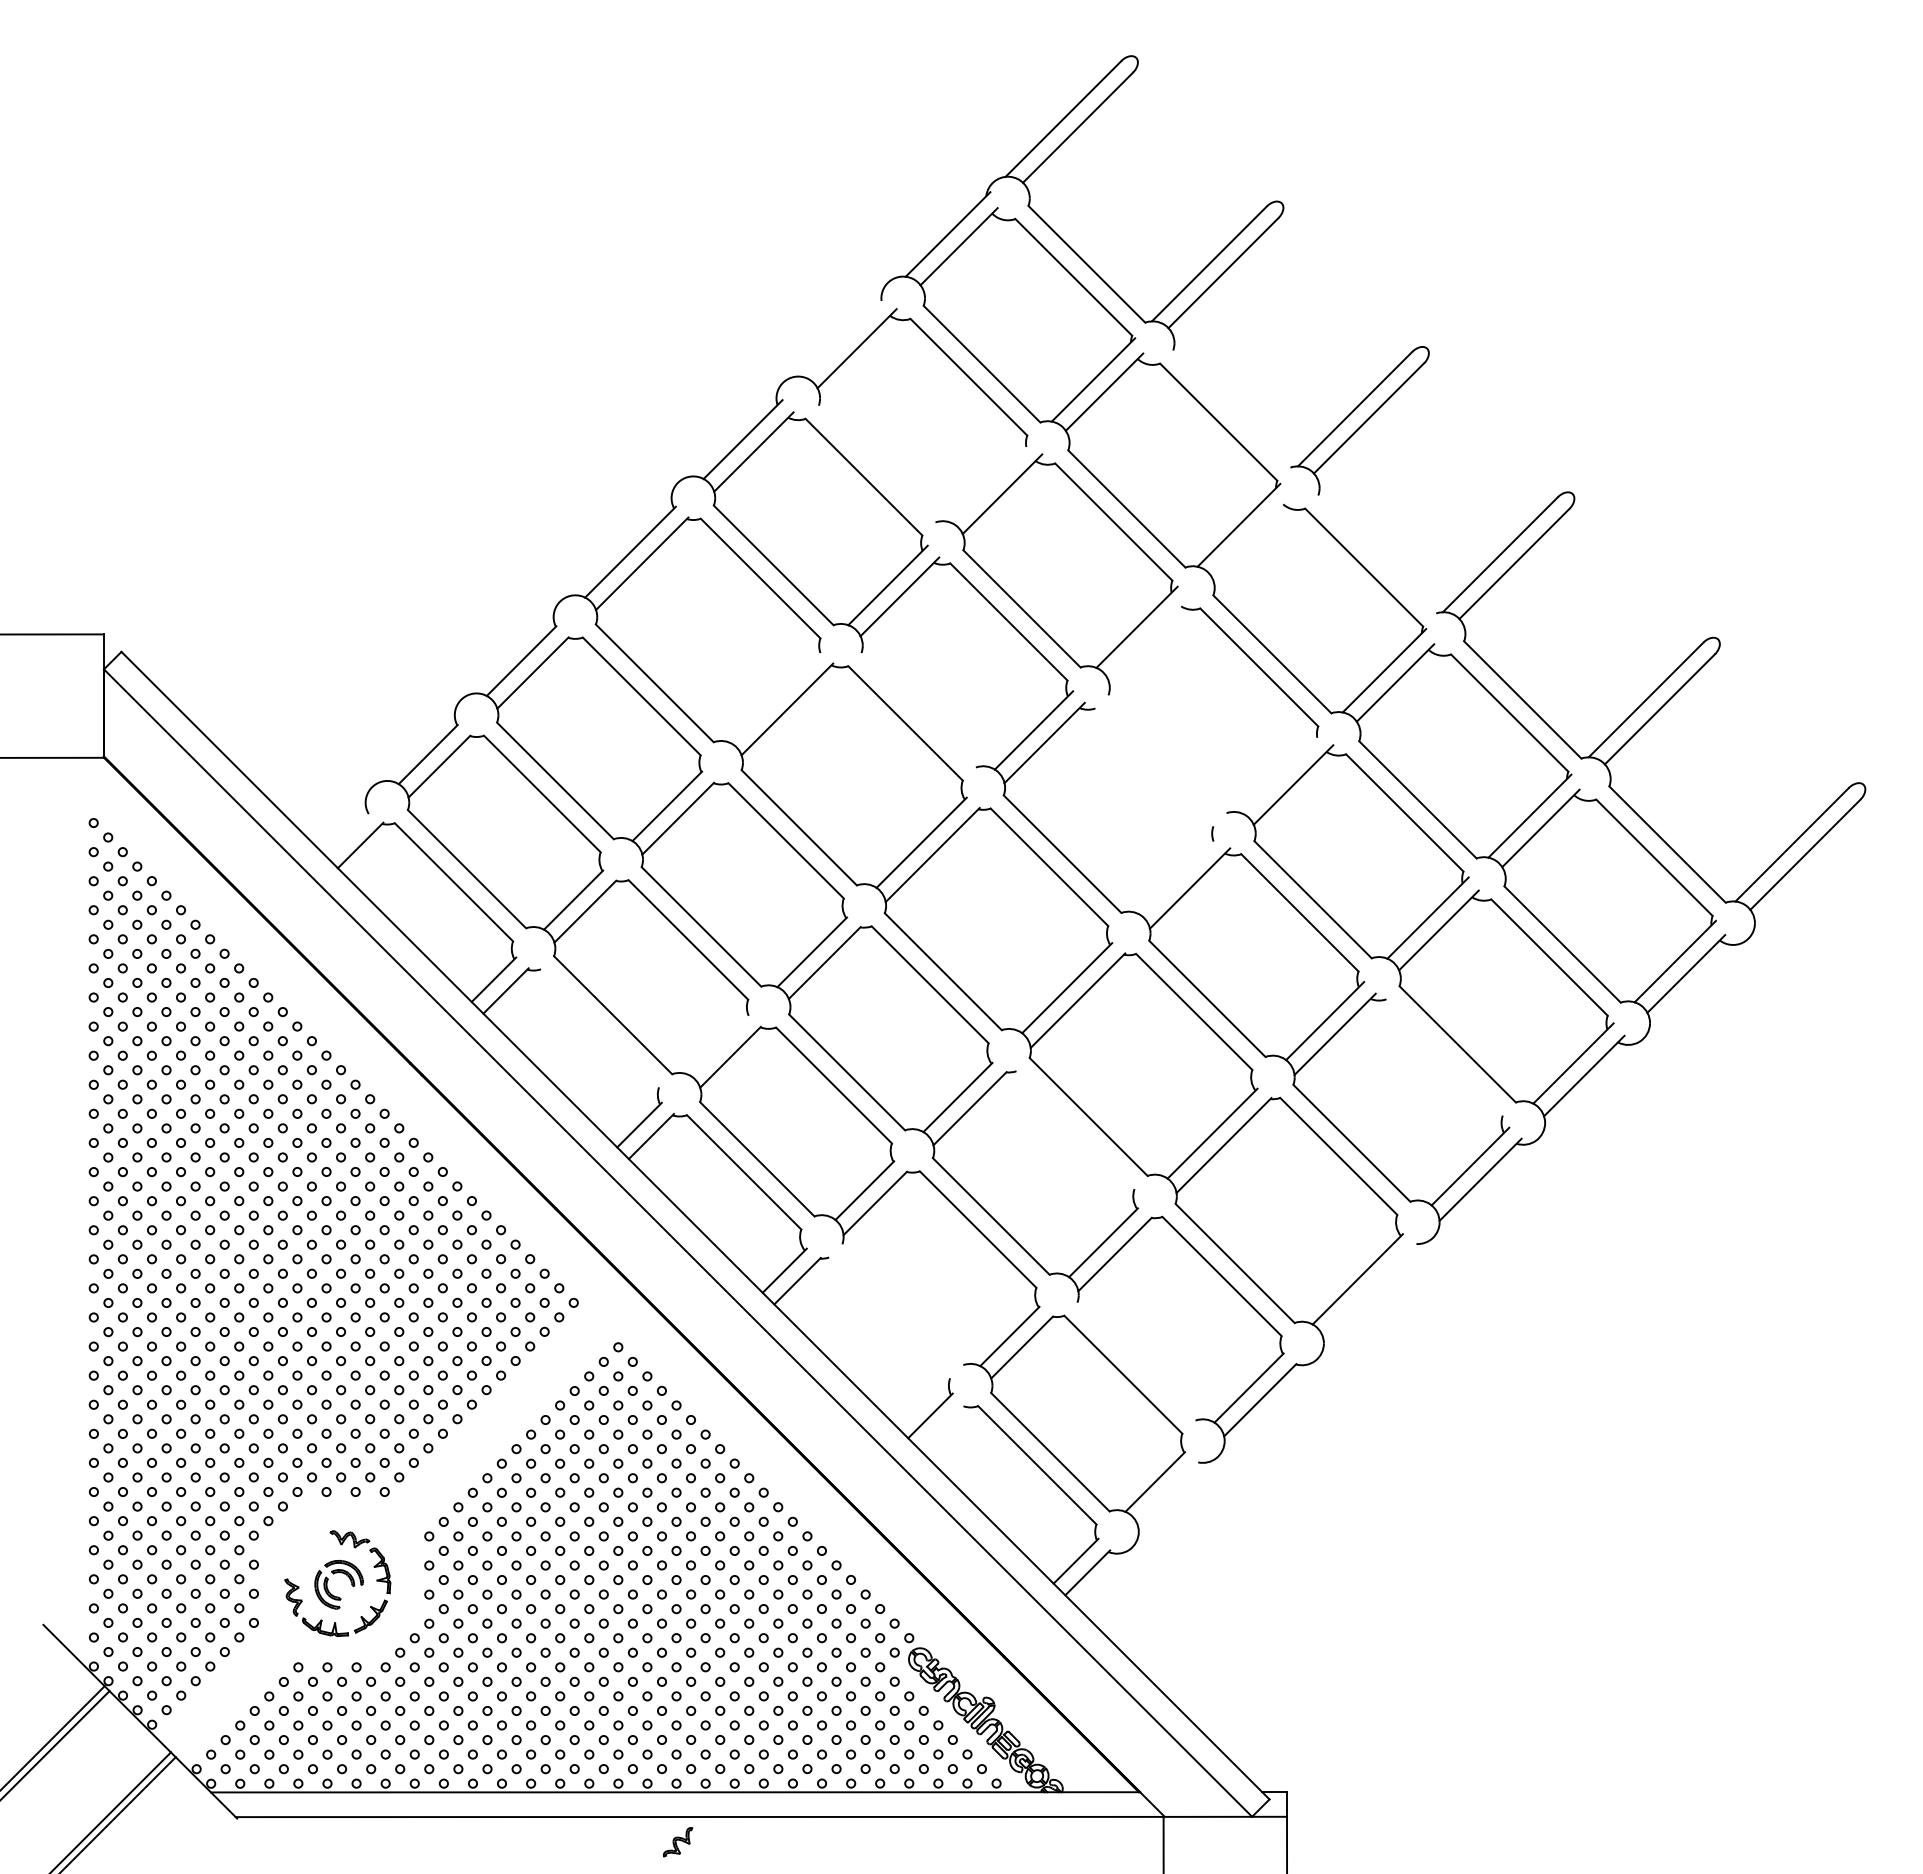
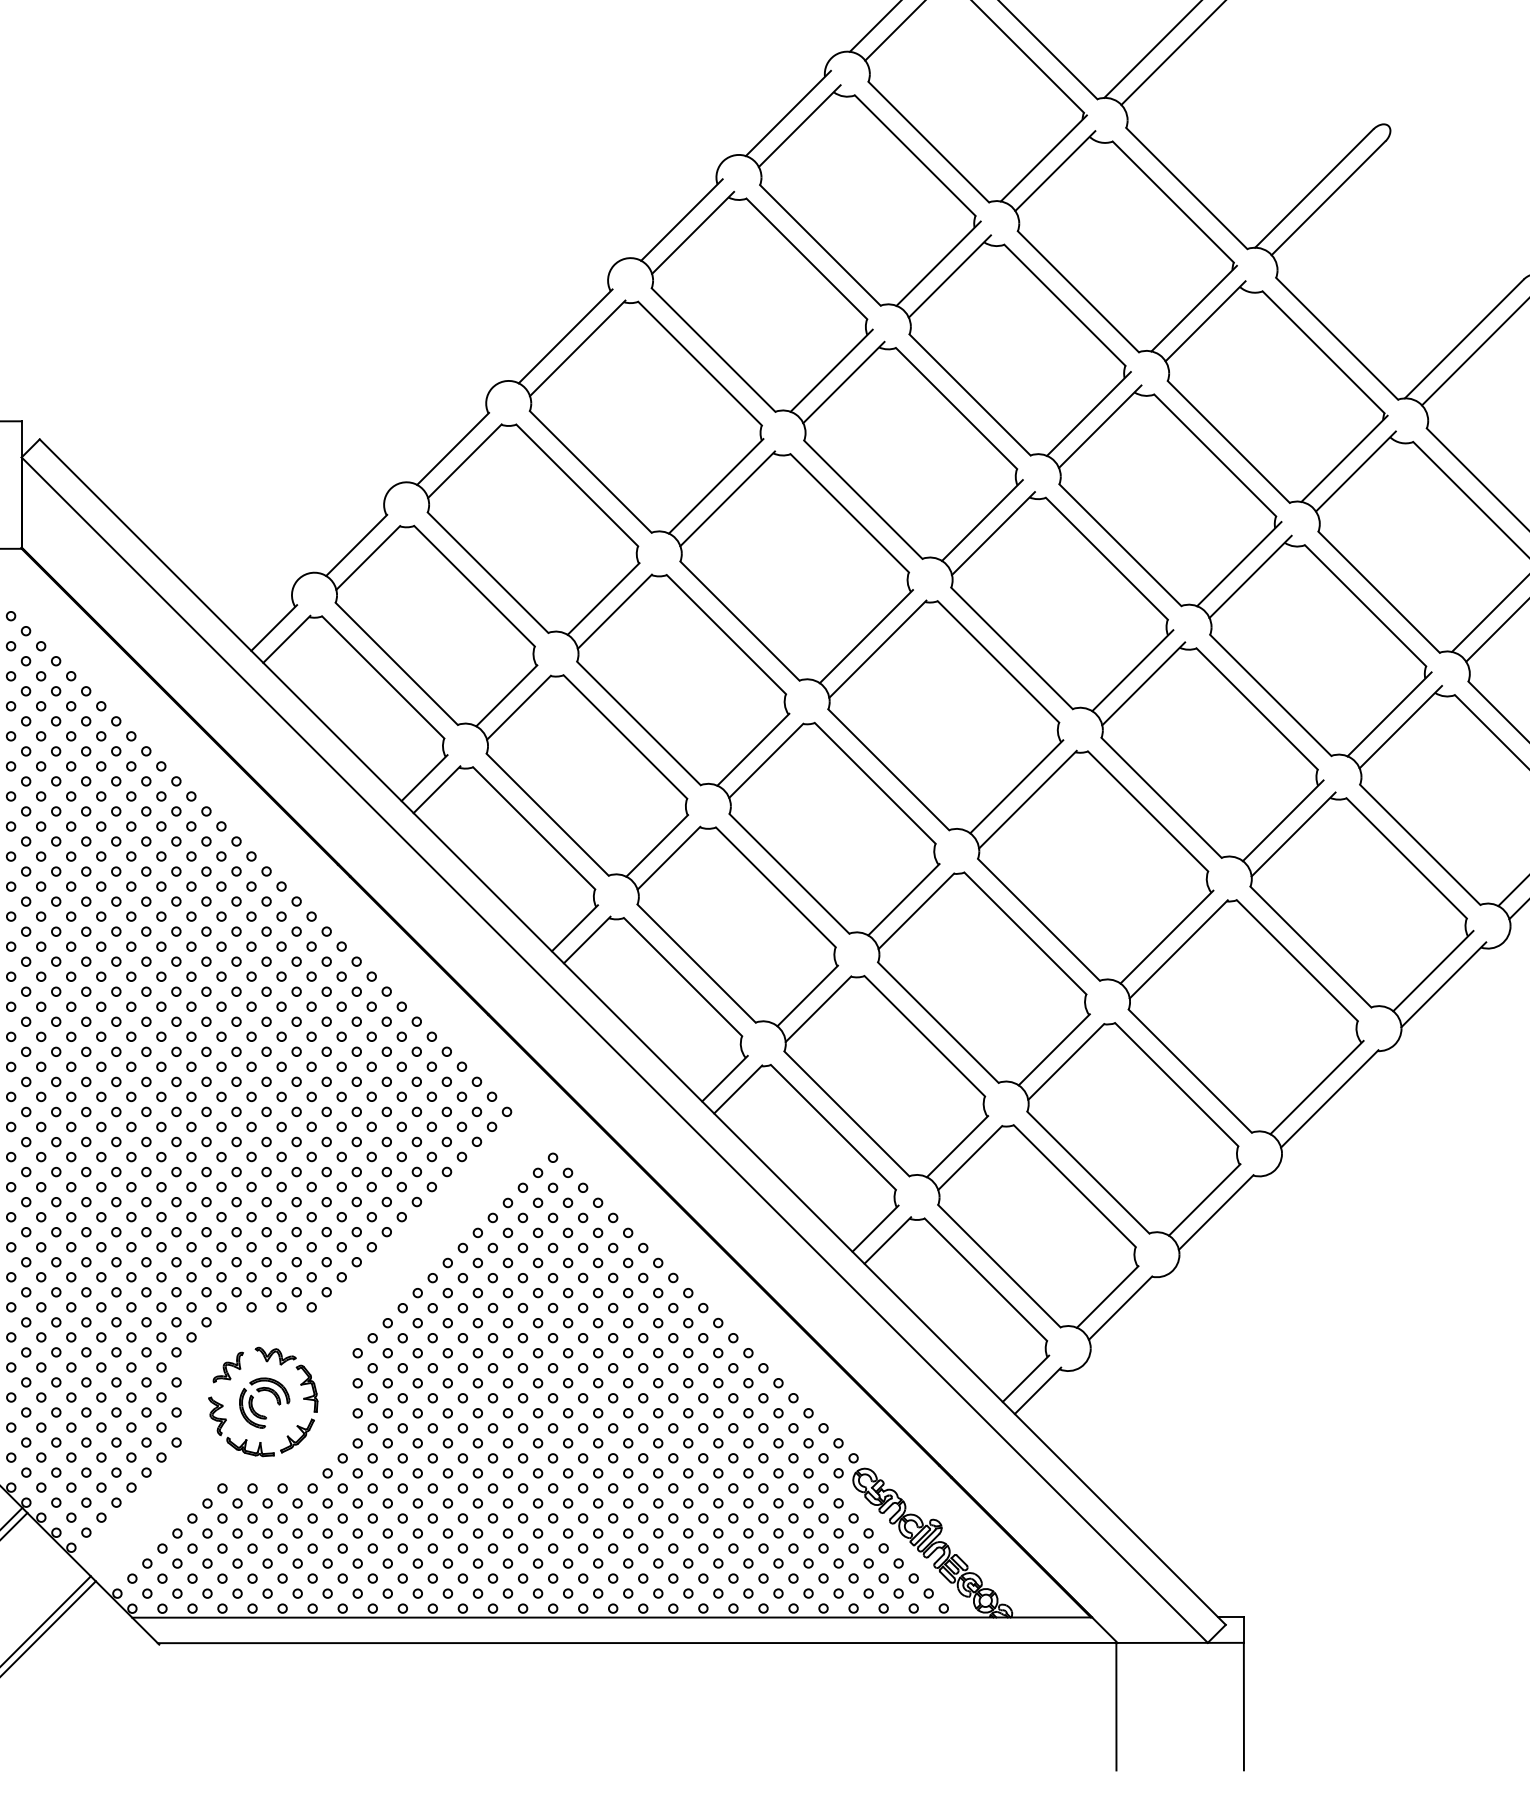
line: (845, 336) -> (787, 113), added
line: (1231, 408) -> (1186, 187), added
line: (876, 463) -> (819, 244), added
line: (991, 481) -> (938, 263), added
line: (1249, 537) -> (1205, 321), added
line: (1377, 554) -> (1337, 338), added
line: (1147, 639) -> (1099, 426), added
line: (775, 697) -> (715, 486), added
line: (918, 710) -> (863, 499), added
line: (1167, 754) -> (1120, 545), added
line: (1154, 767) -> (1106, 558), added
line: (1282, 772) -> (1239, 563), added
line: (348, 834) -> (274, 628), added
line: (1179, 875) -> (1132, 670), added
line: (599, 1028) -> (533, 828), added
line: (719, 1045) -> (657, 846), added
line: (1444, 1057) -> (1406, 858), added
line: (1075, 1130) -> (1025, 933), added
line: (1370, 1290) -> (1330, 1099), added
line: (902, 1304) -> (846, 1113), added
line: (889, 1317) -> (833, 1127), added
line: (1136, 1361) -> (1088, 1172), added
line: (941, 1426) -> (886, 1239), added
line: (1167, 1492) -> (1120, 1307), added
part: (678, 1842) -> (228, 1367), moved

